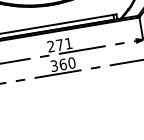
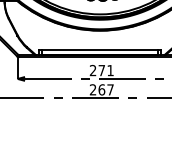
text: (62, 64) -> (101, 89), 360 -> 267

